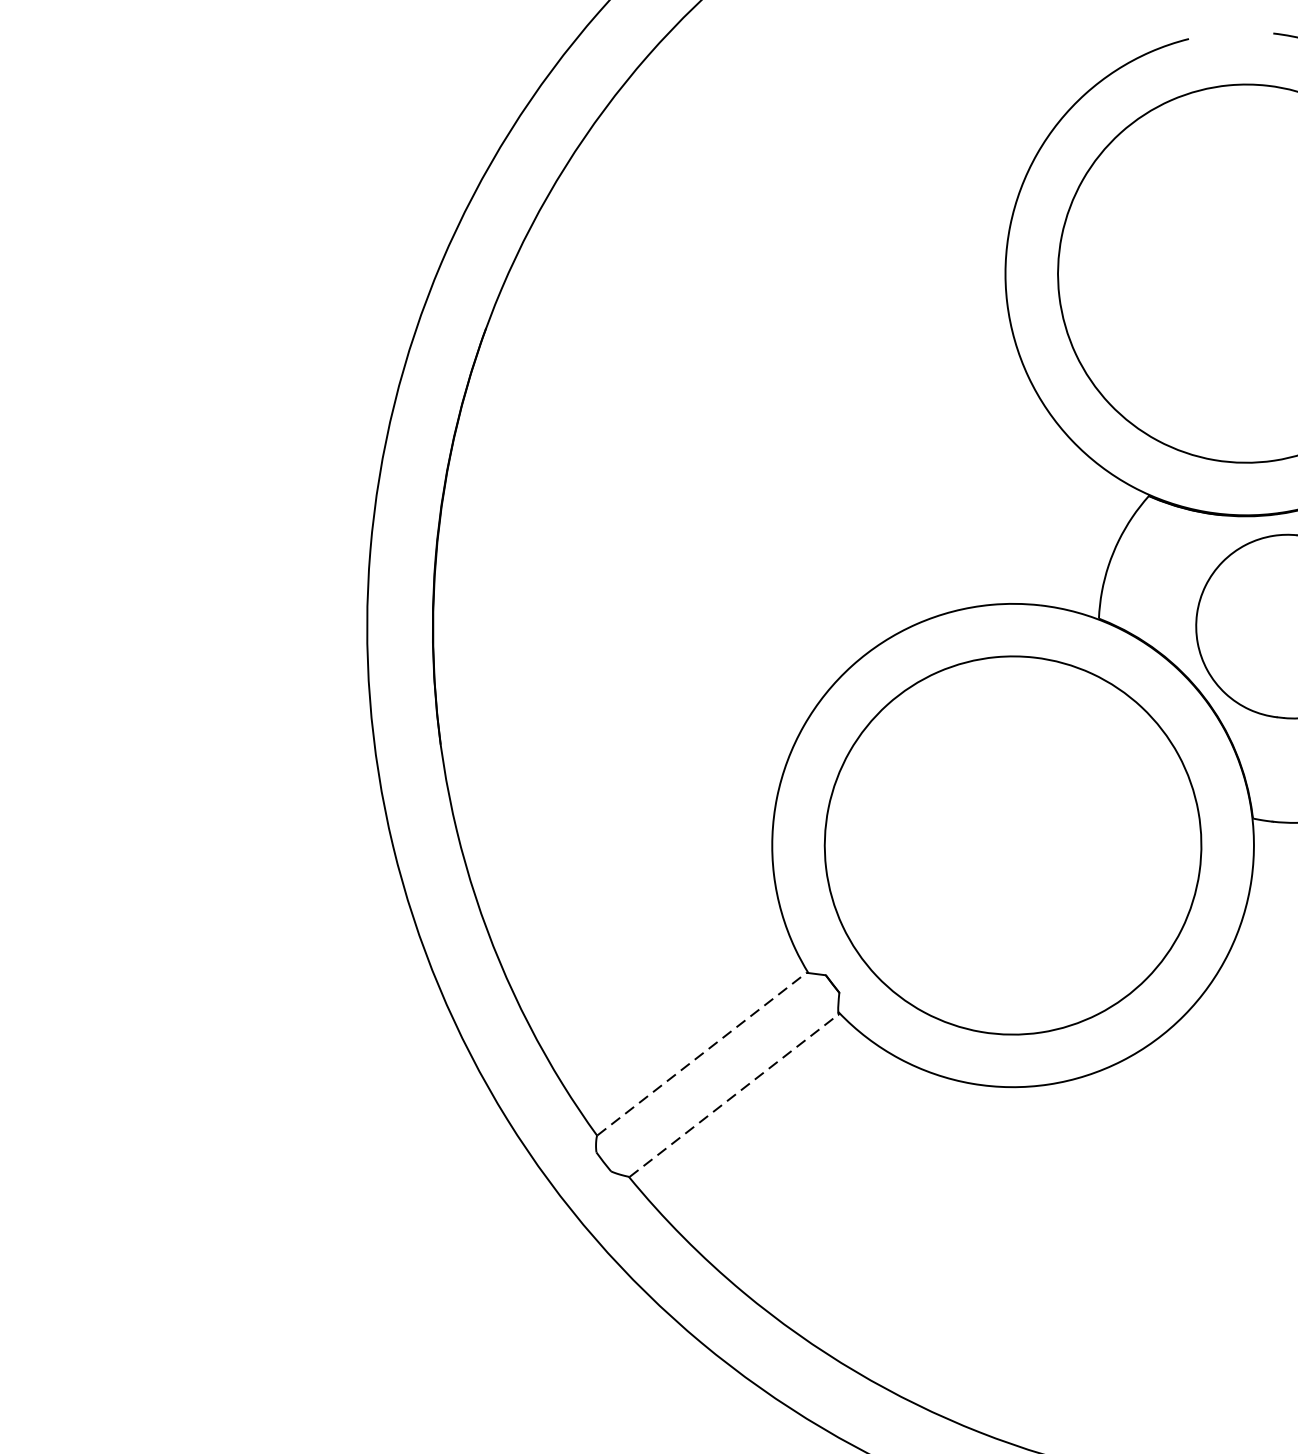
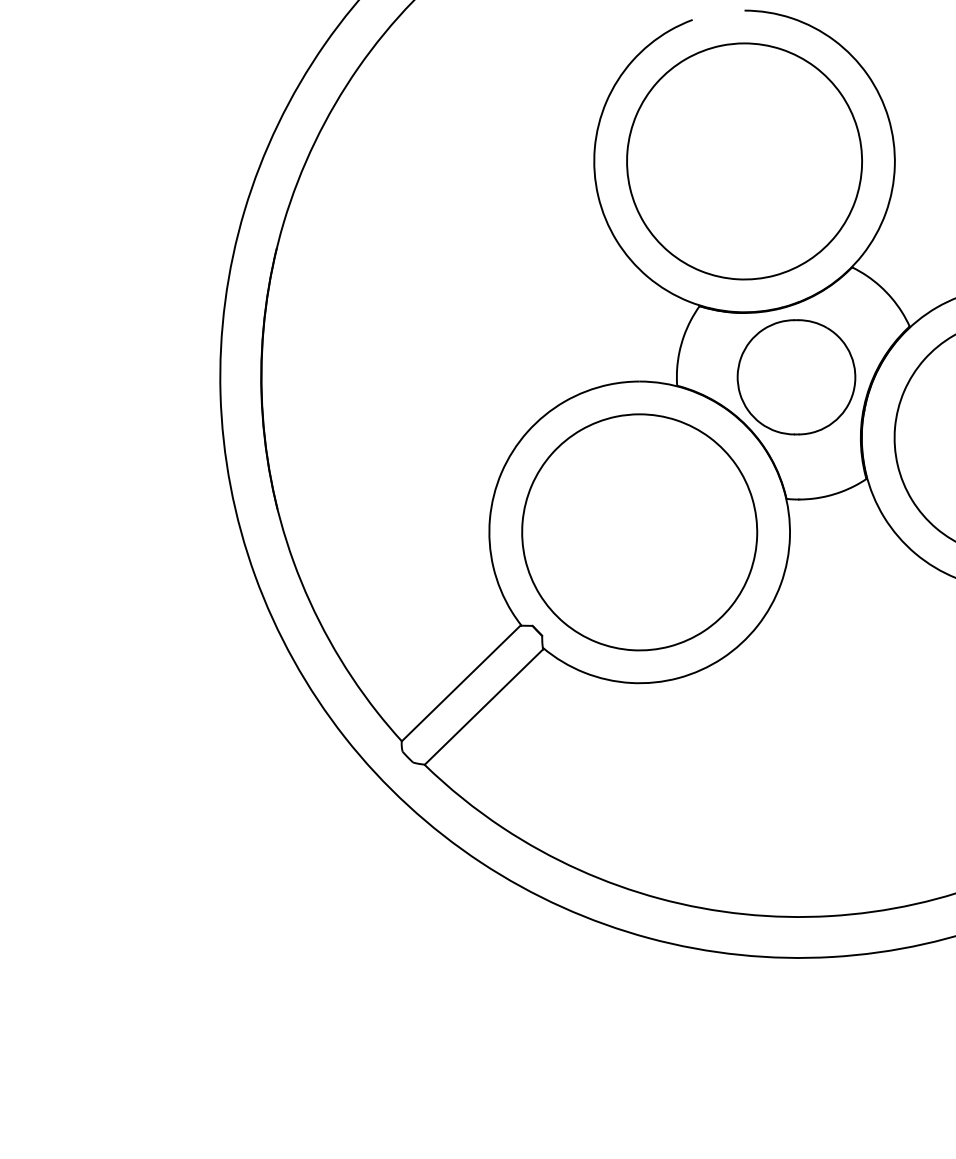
line: (702, 1054) -> (461, 683), dashed -> solid
line: (734, 1095) -> (484, 706), dashed -> solid

